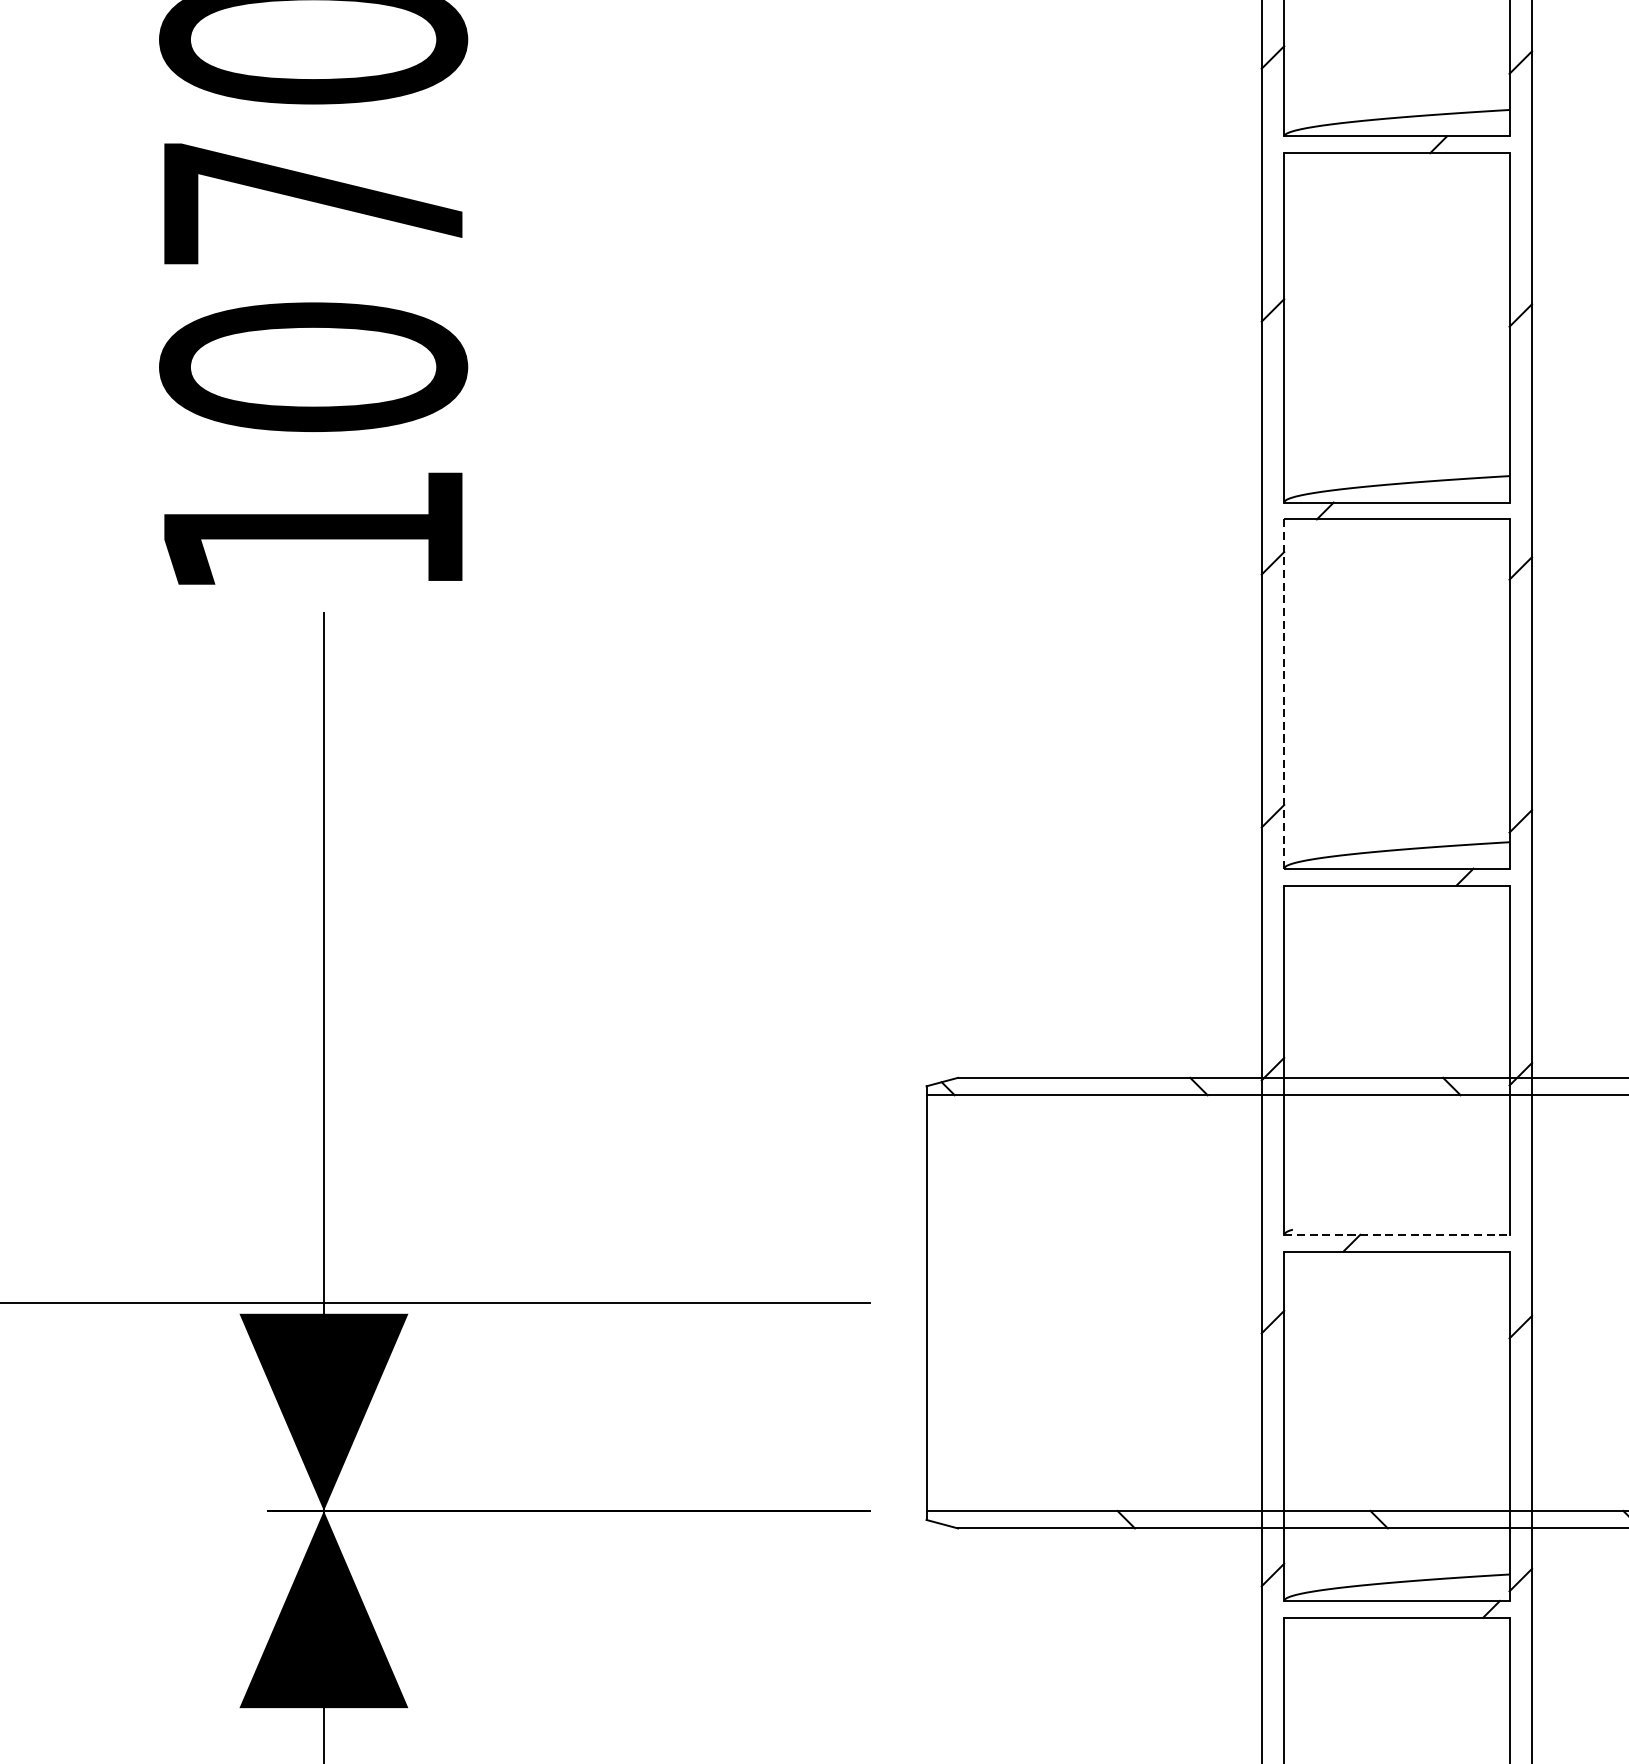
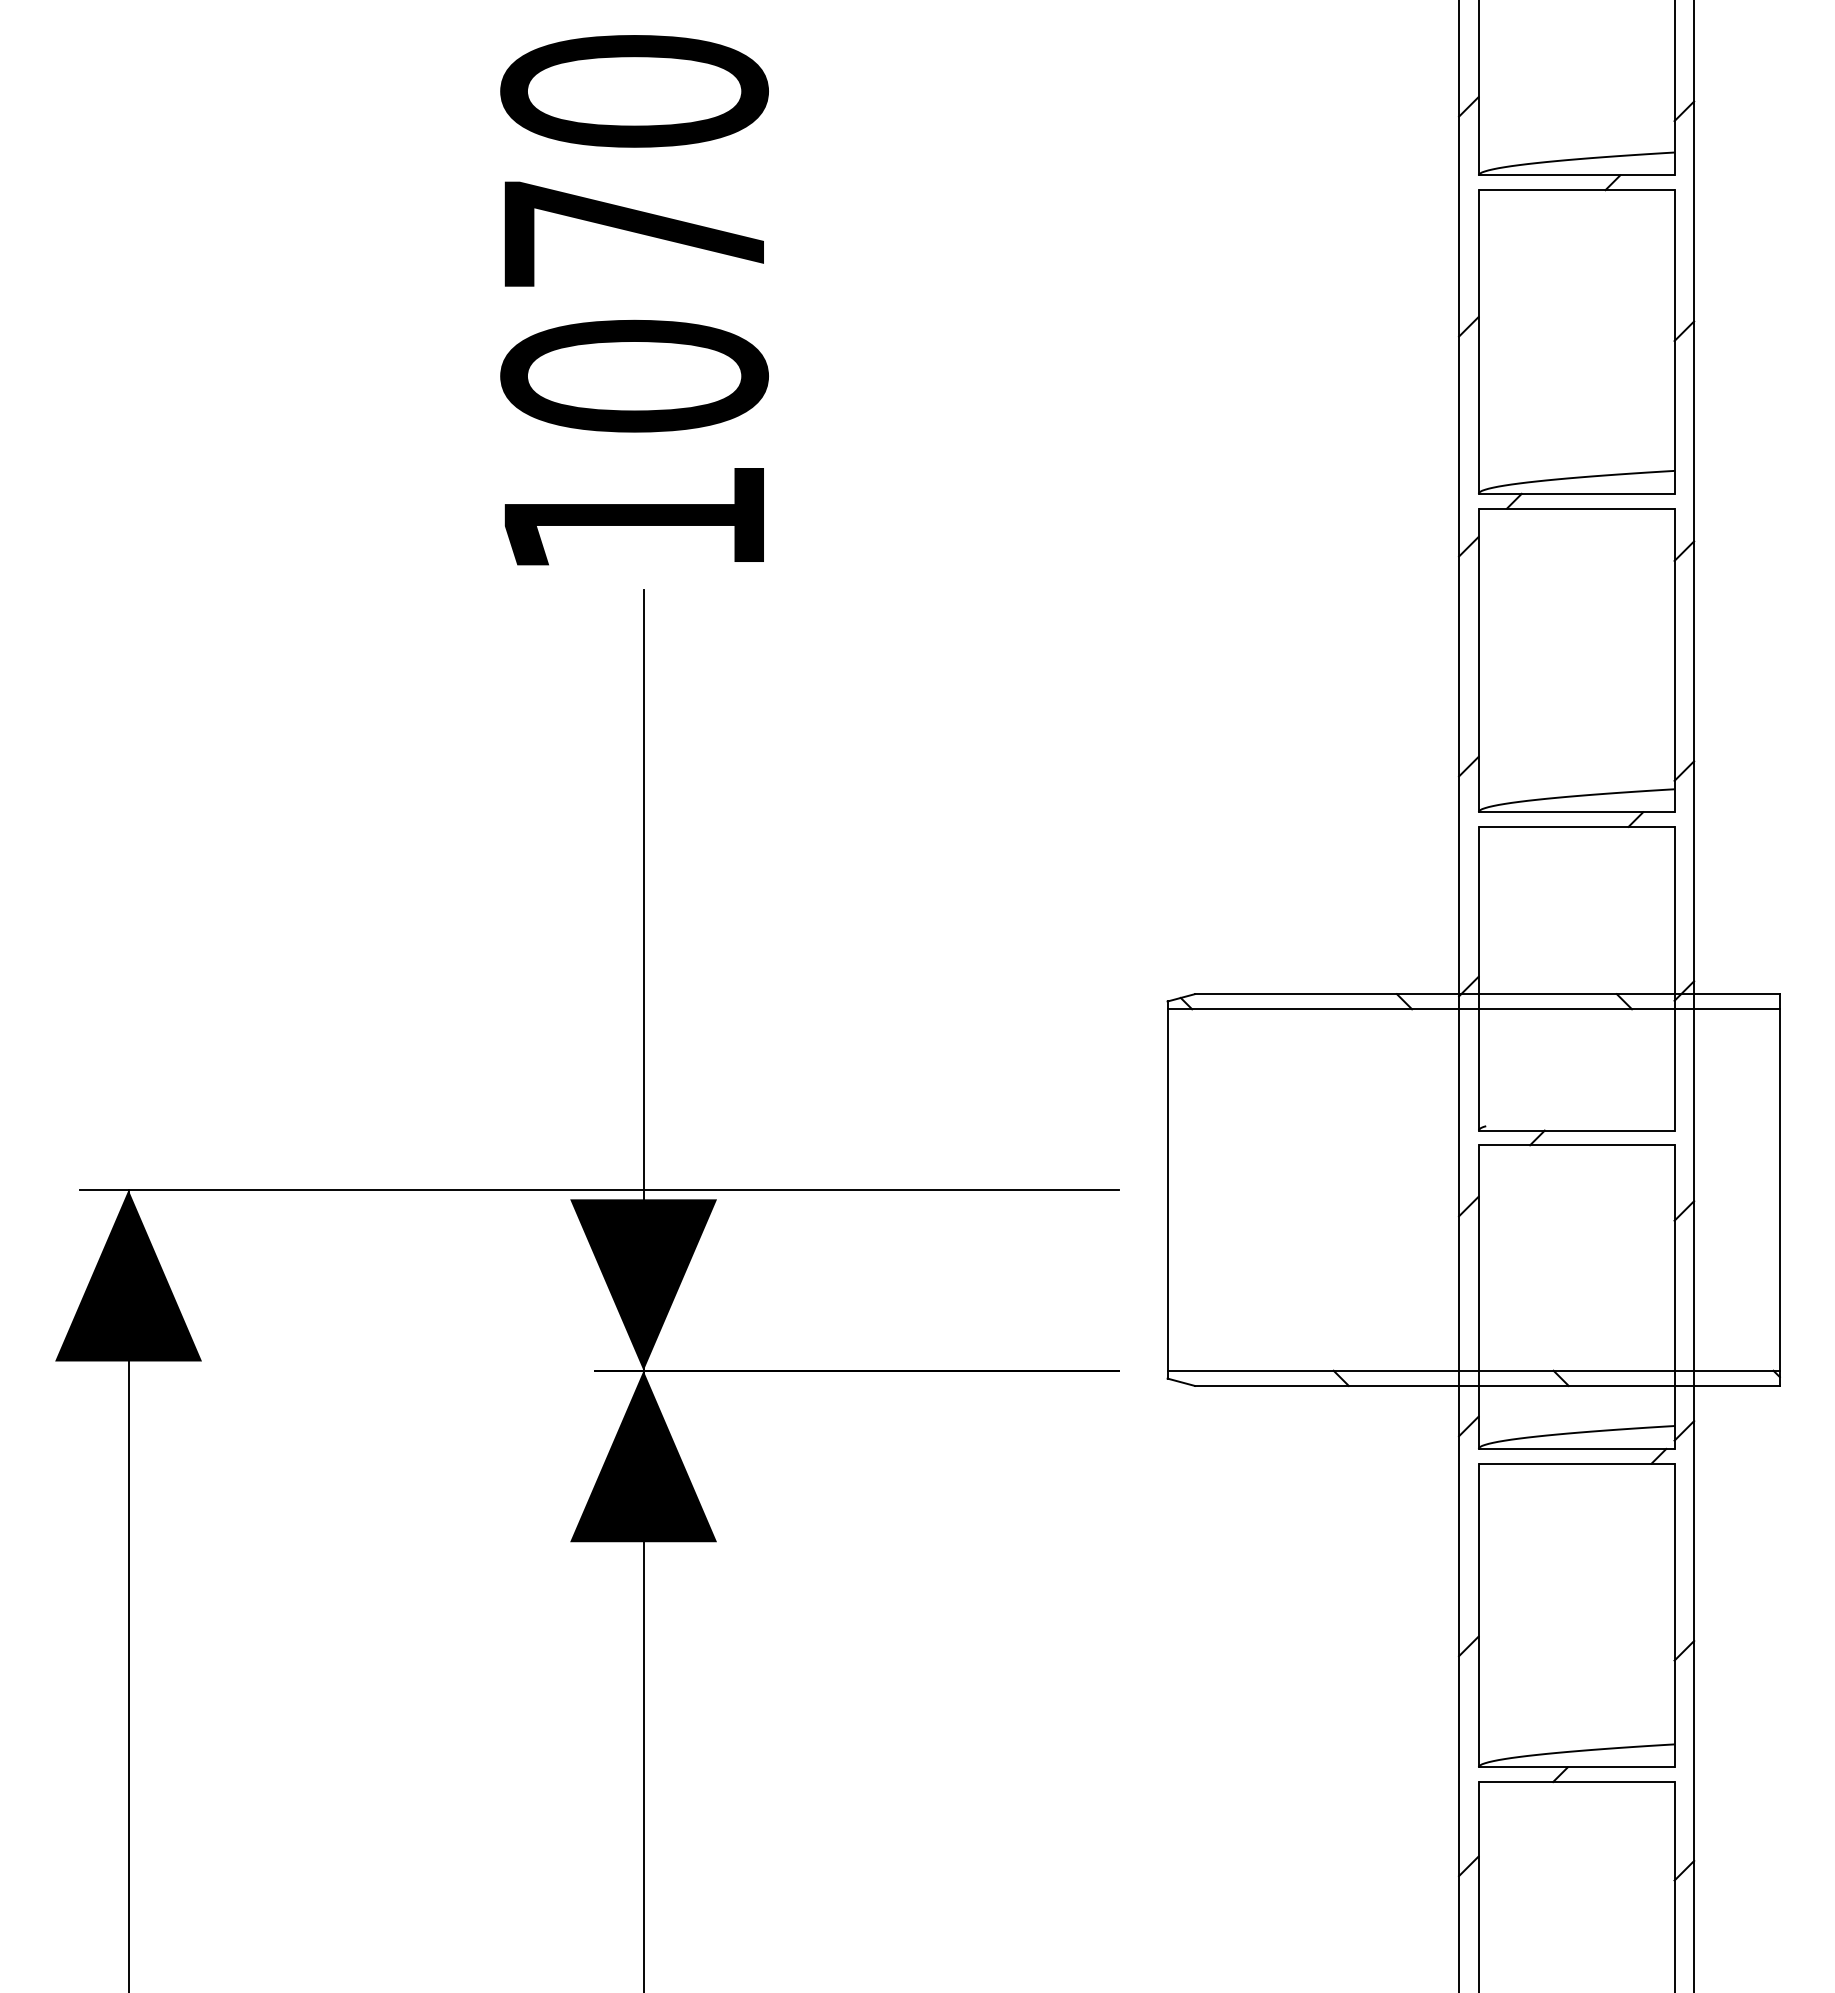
line: (1284, 694) -> (1478, 660), dashed -> solid
line: (1395, 1234) -> (1575, 1130), dashed -> solid

